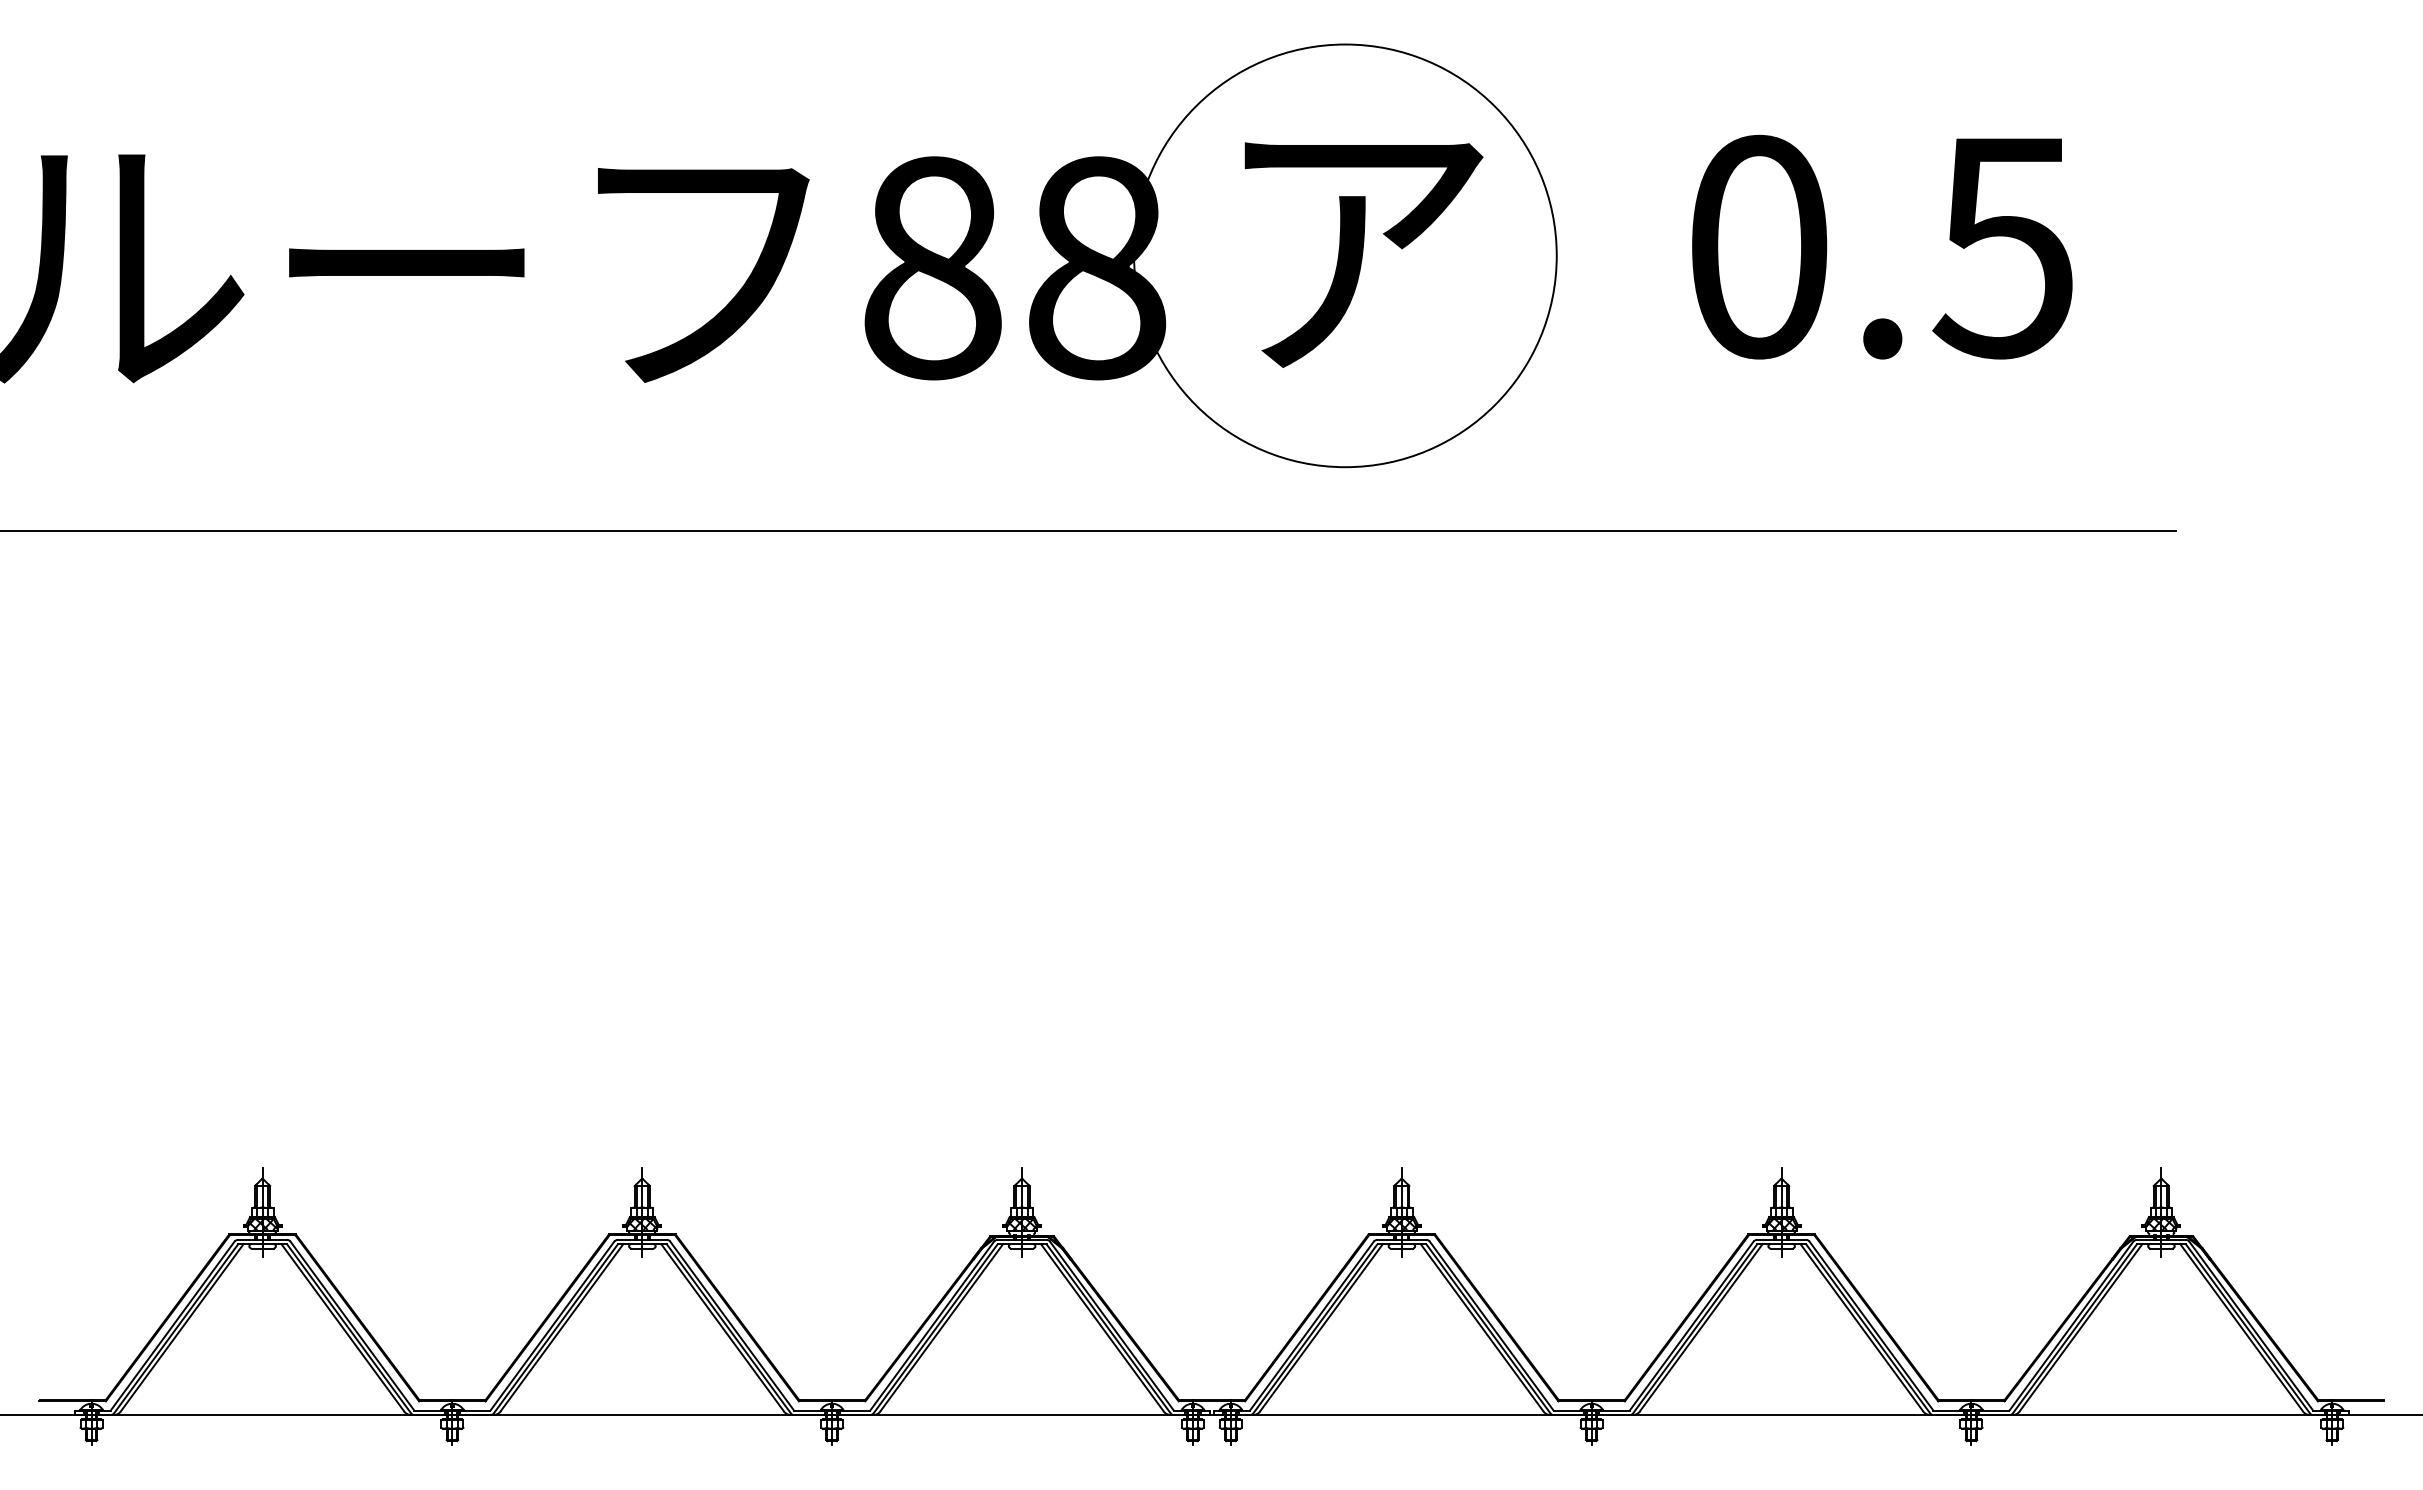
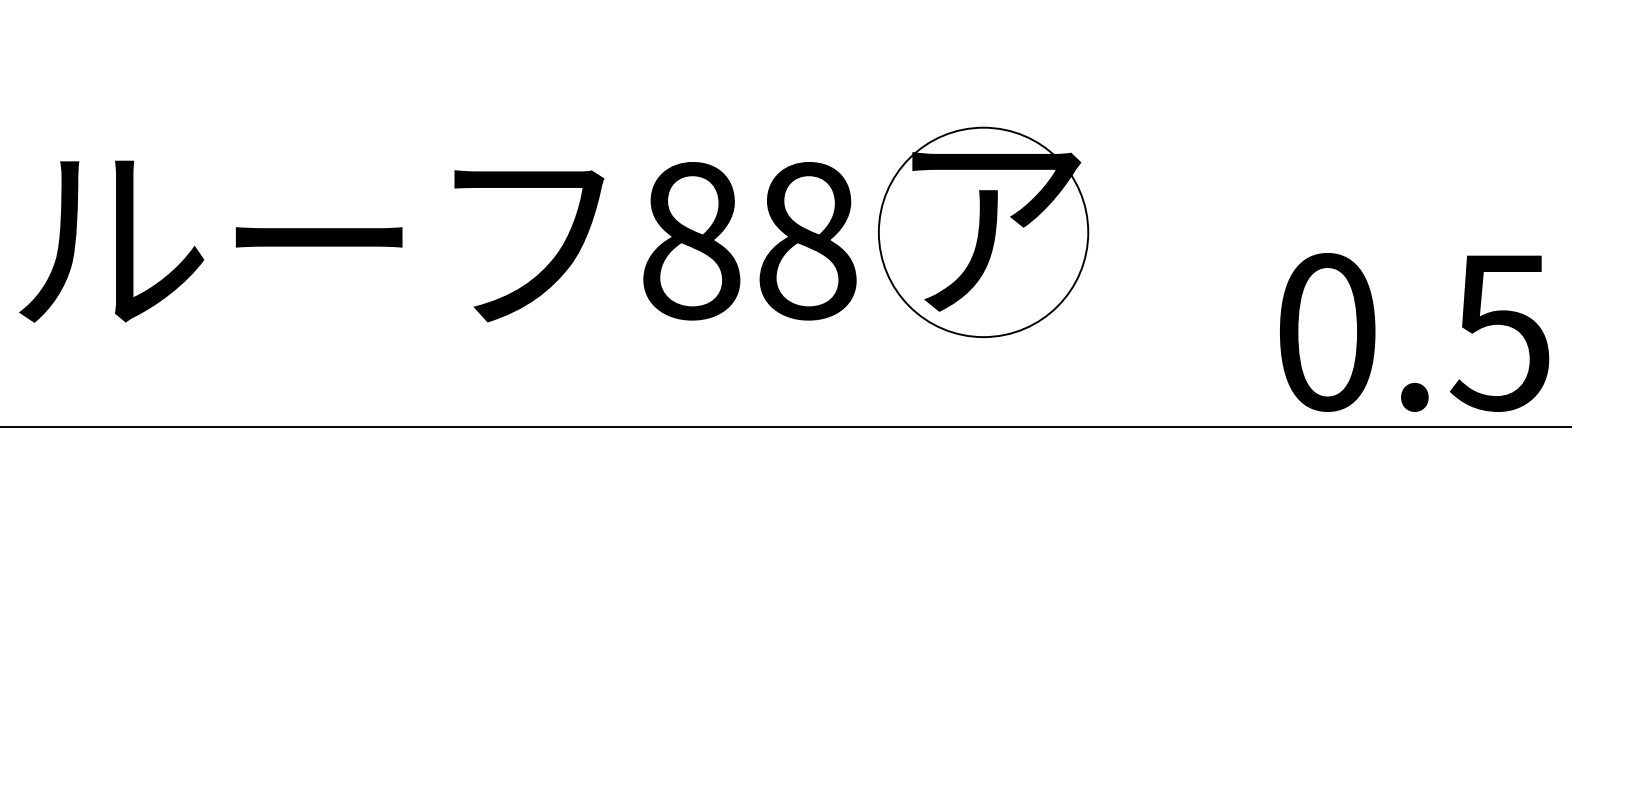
text: (1882, 246) -> (1414, 331), moved
circle: (1345, 255) -> (983, 232), size x0.7

